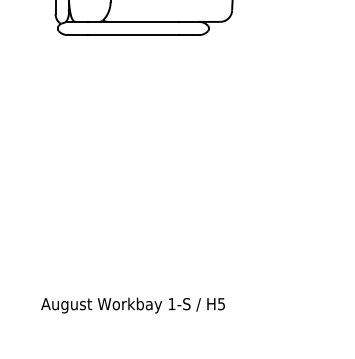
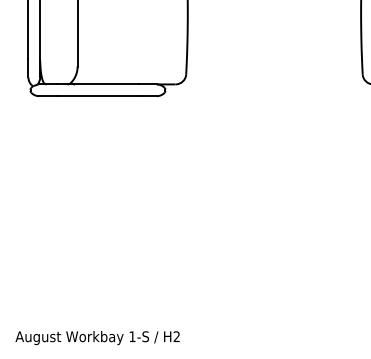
text: (221, 303) -> (176, 336), H5 -> H2

